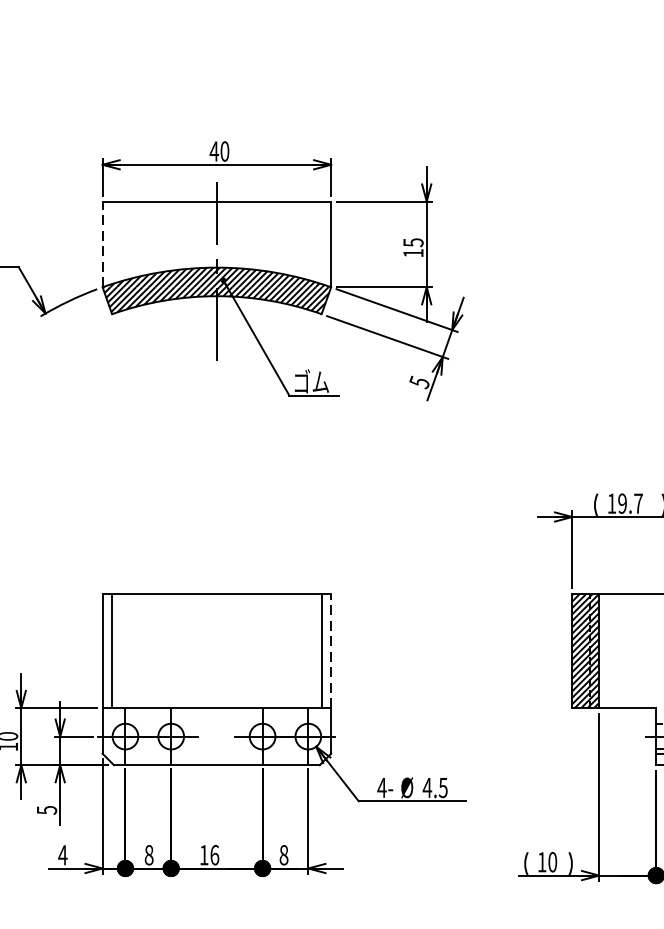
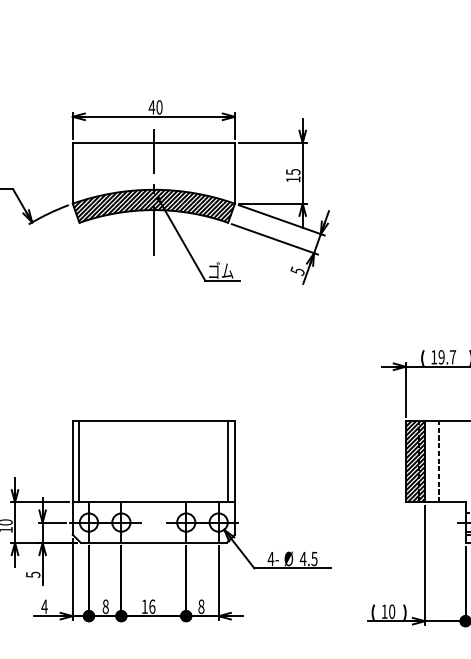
line: (102, 243) -> (72, 172), dashed -> solid
line: (330, 650) -> (234, 461), dashed -> solid
line: (618, 650) -> (438, 461), added

